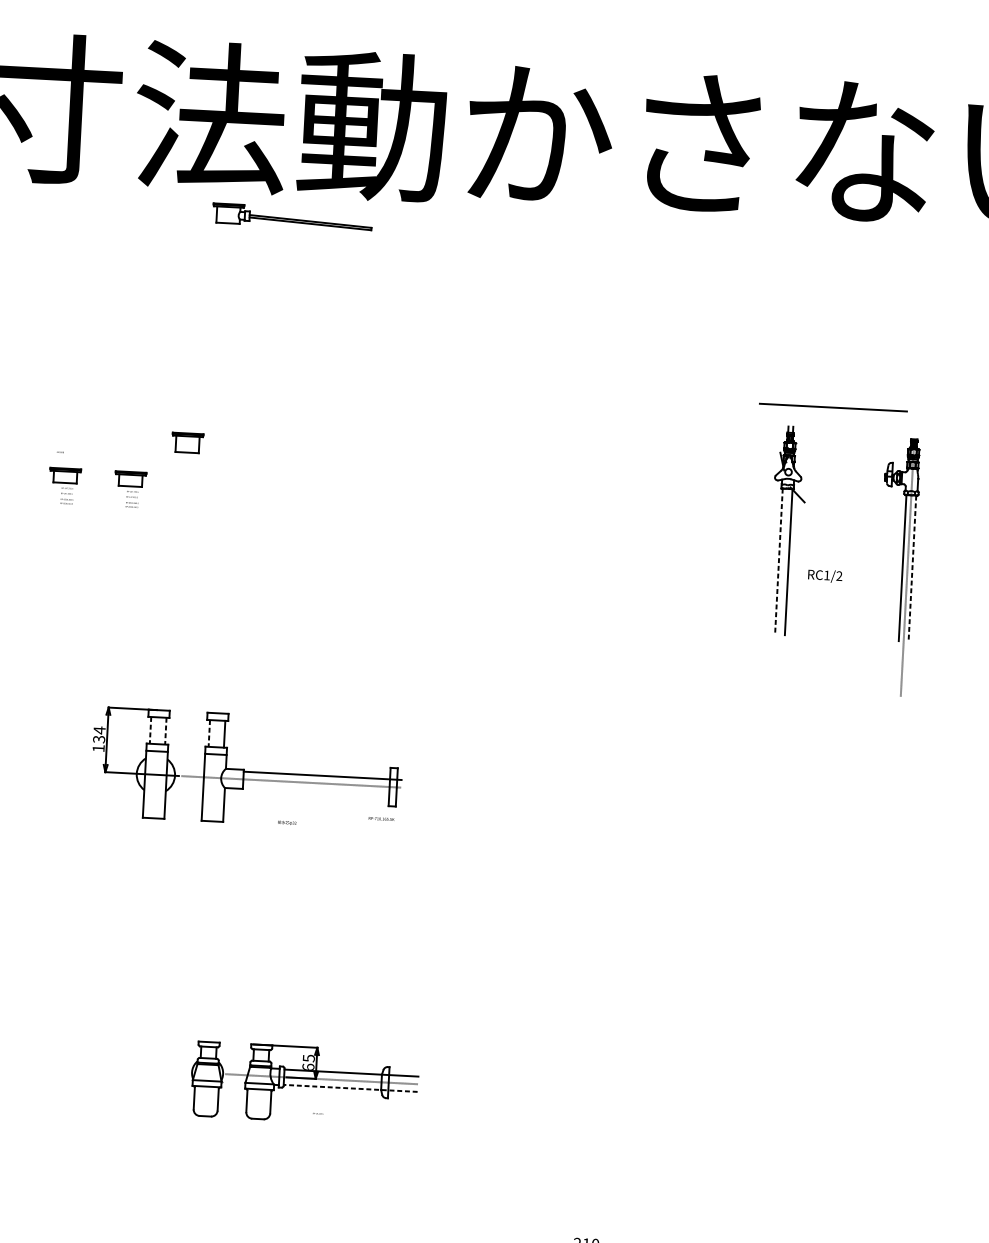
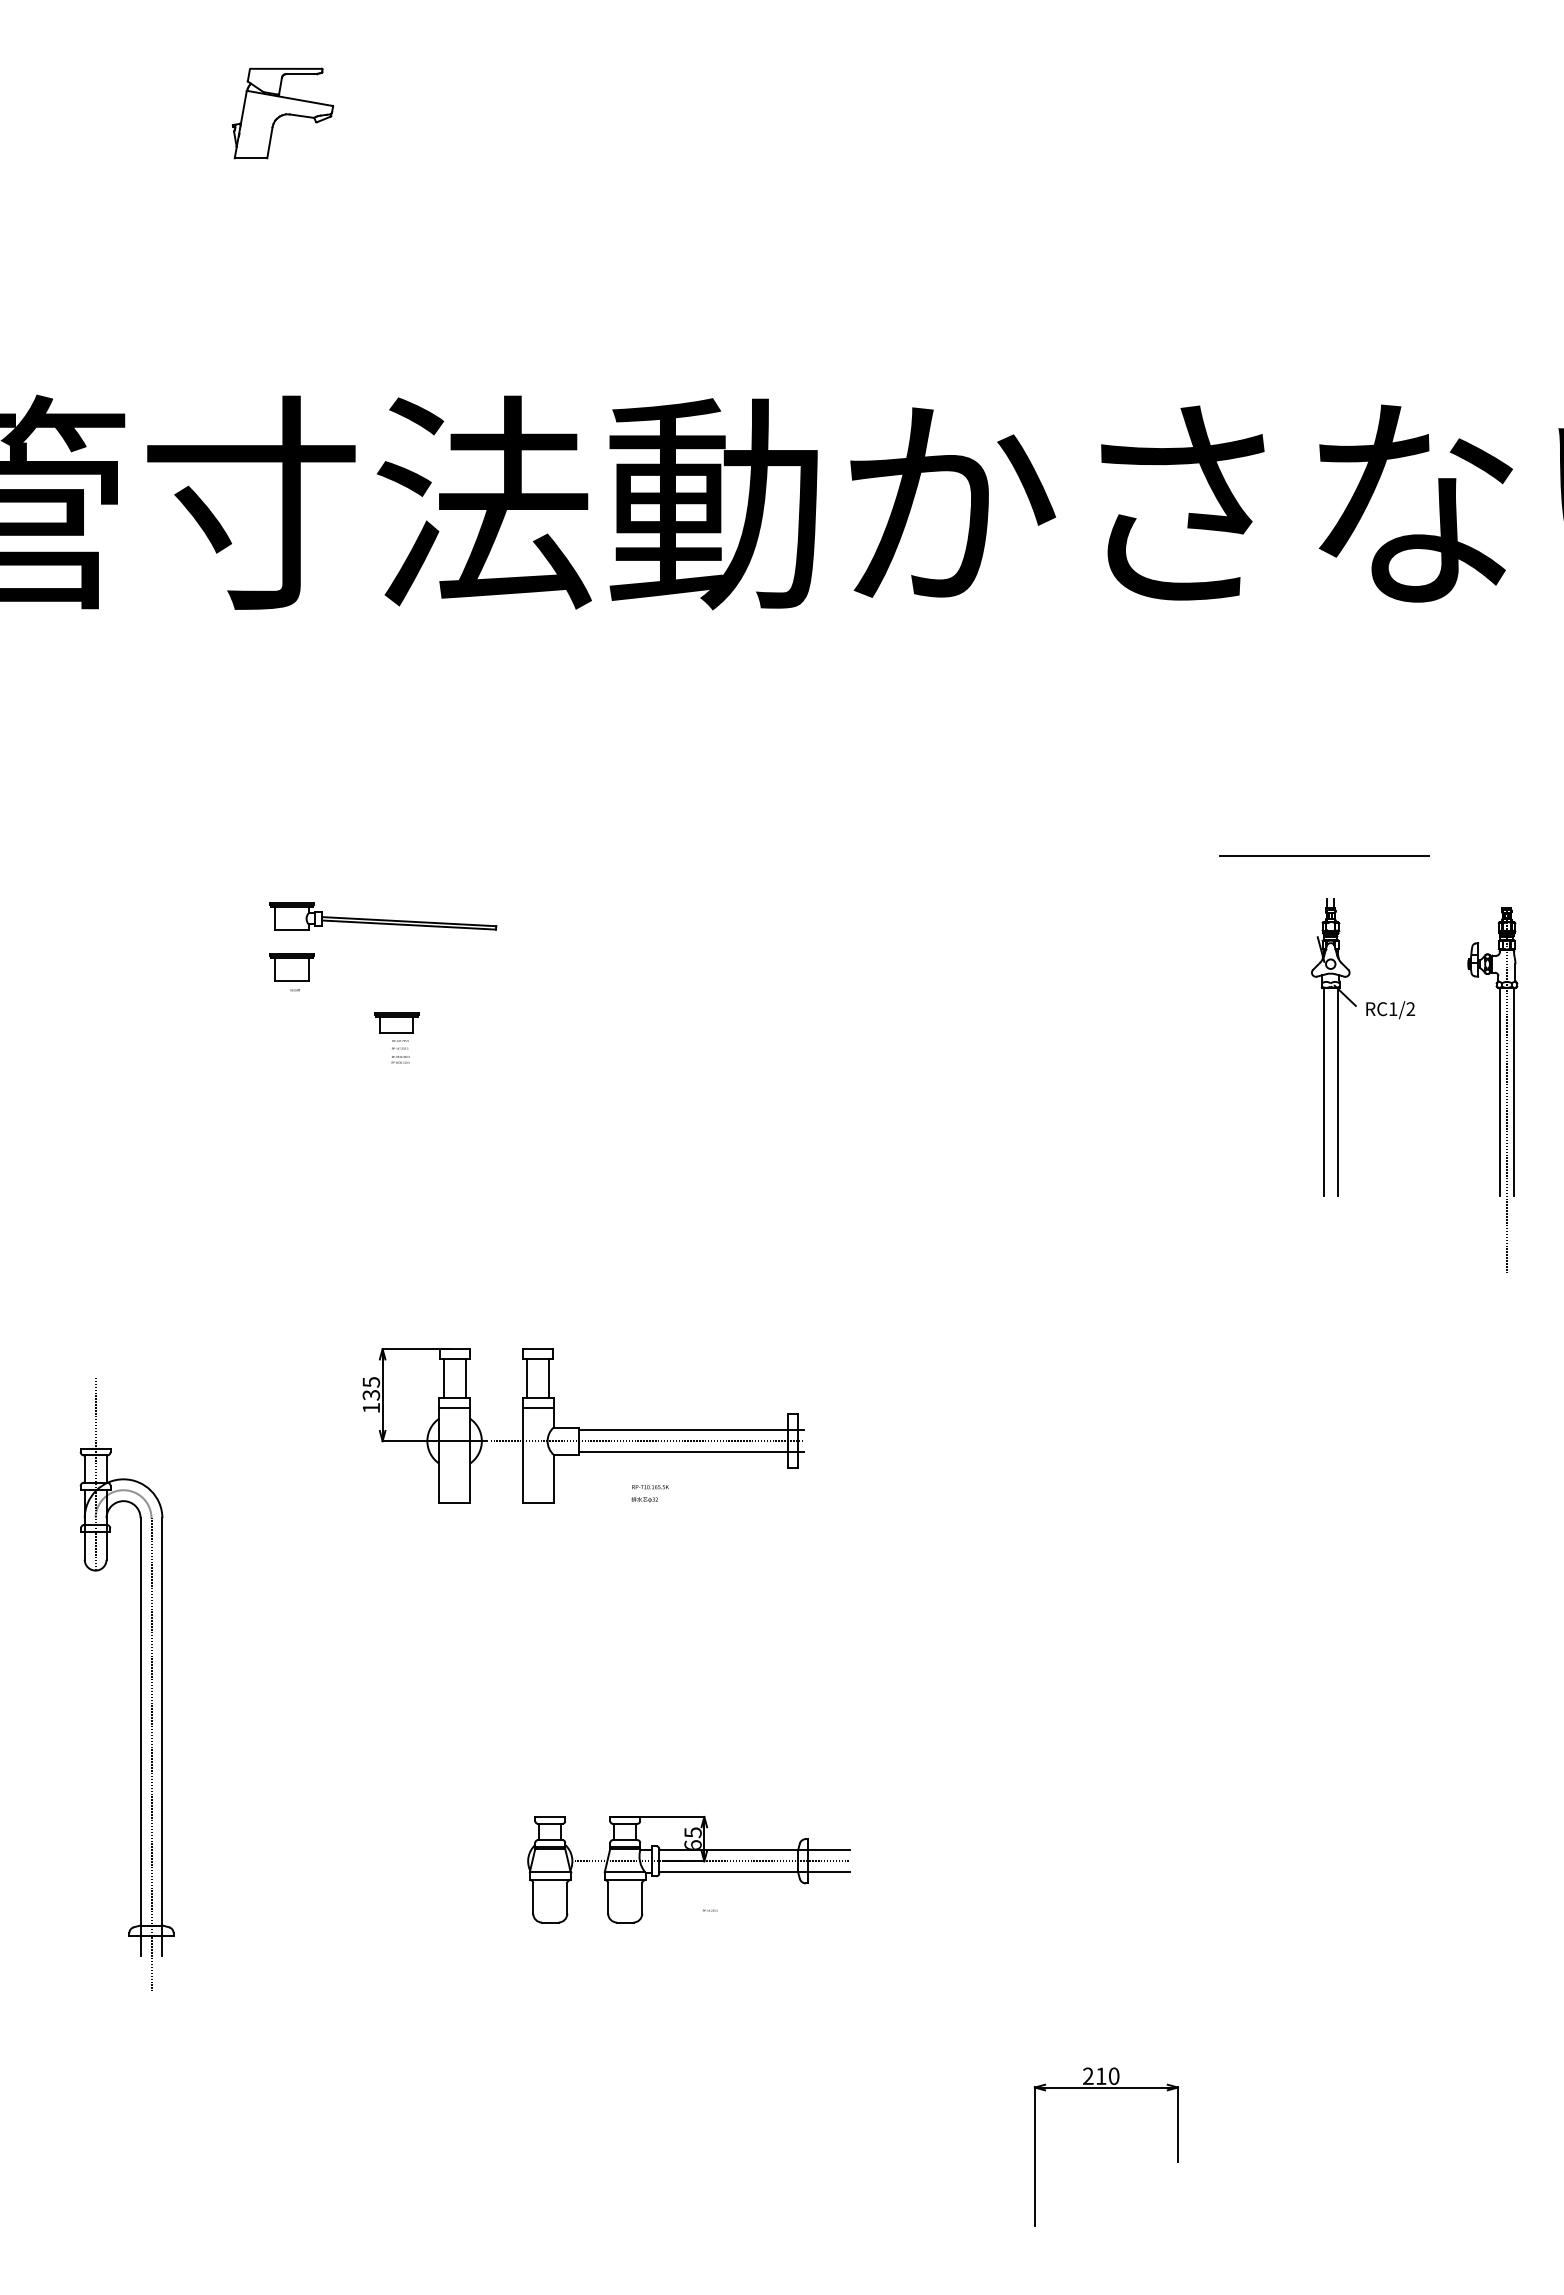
part: (292, 216) -> (383, 916), moved
line: (833, 407) -> (1324, 855), moved
part: (187, 442) -> (291, 967), moved
part: (64, 485) -> (303, 1037), removed
line: (778, 561) -> (1323, 1092), dashed -> solid
line: (912, 568) -> (1513, 1092), dashed -> solid
text: (825, 576) -> (1390, 1010), moved
text: (99, 730) -> (371, 1382), 134 -> 135
line: (150, 730) -> (443, 1378), dashed -> solid
line: (165, 731) -> (465, 1378), dashed -> solid
line: (209, 733) -> (527, 1378), dashed -> solid
line: (321, 791) -> (691, 1452), added
text: (381, 819) -> (650, 1487), moved
line: (350, 1088) -> (754, 1872), dashed -> solid

